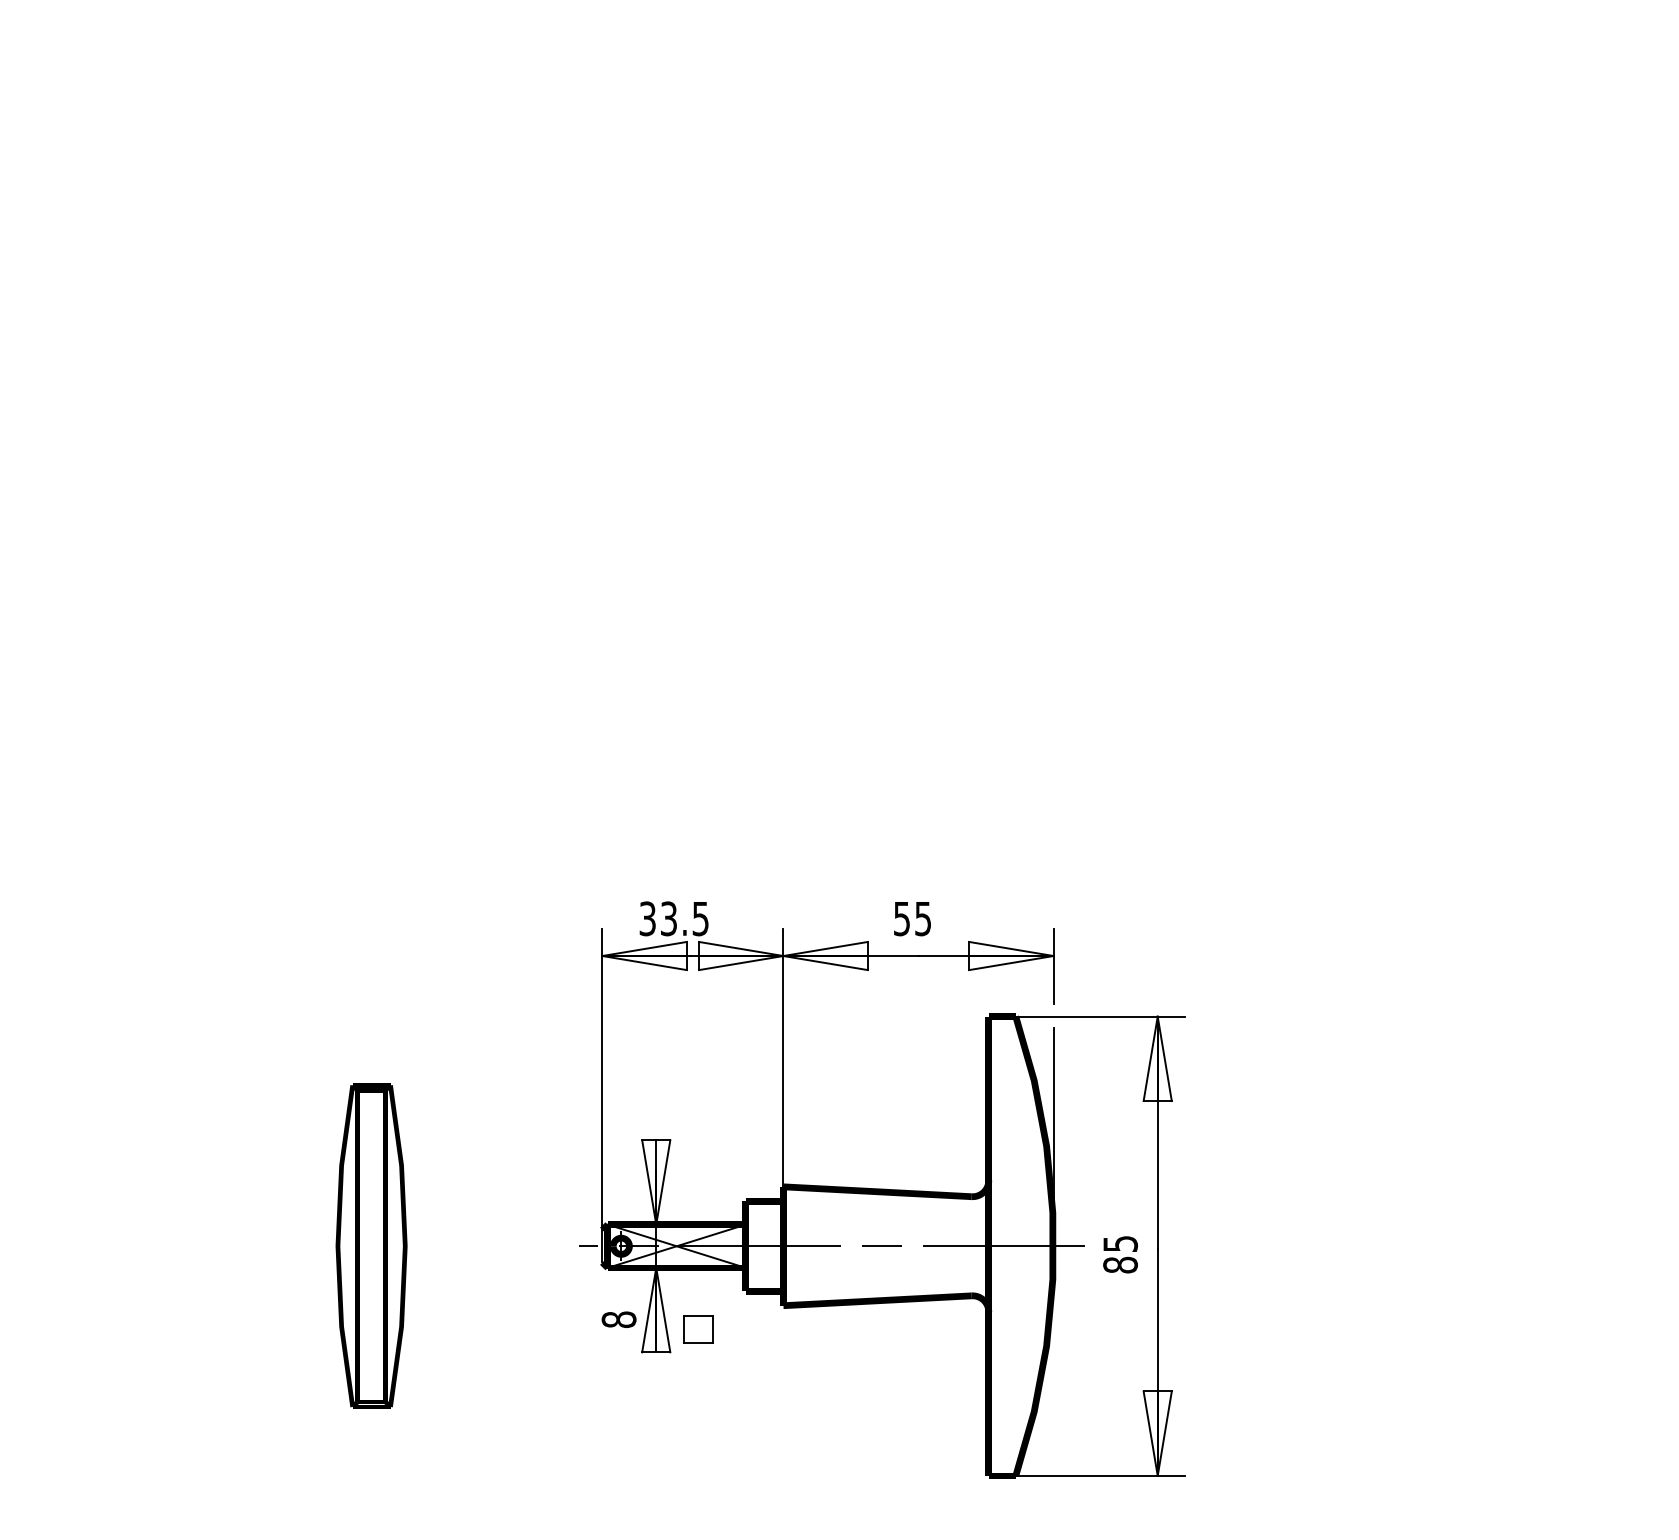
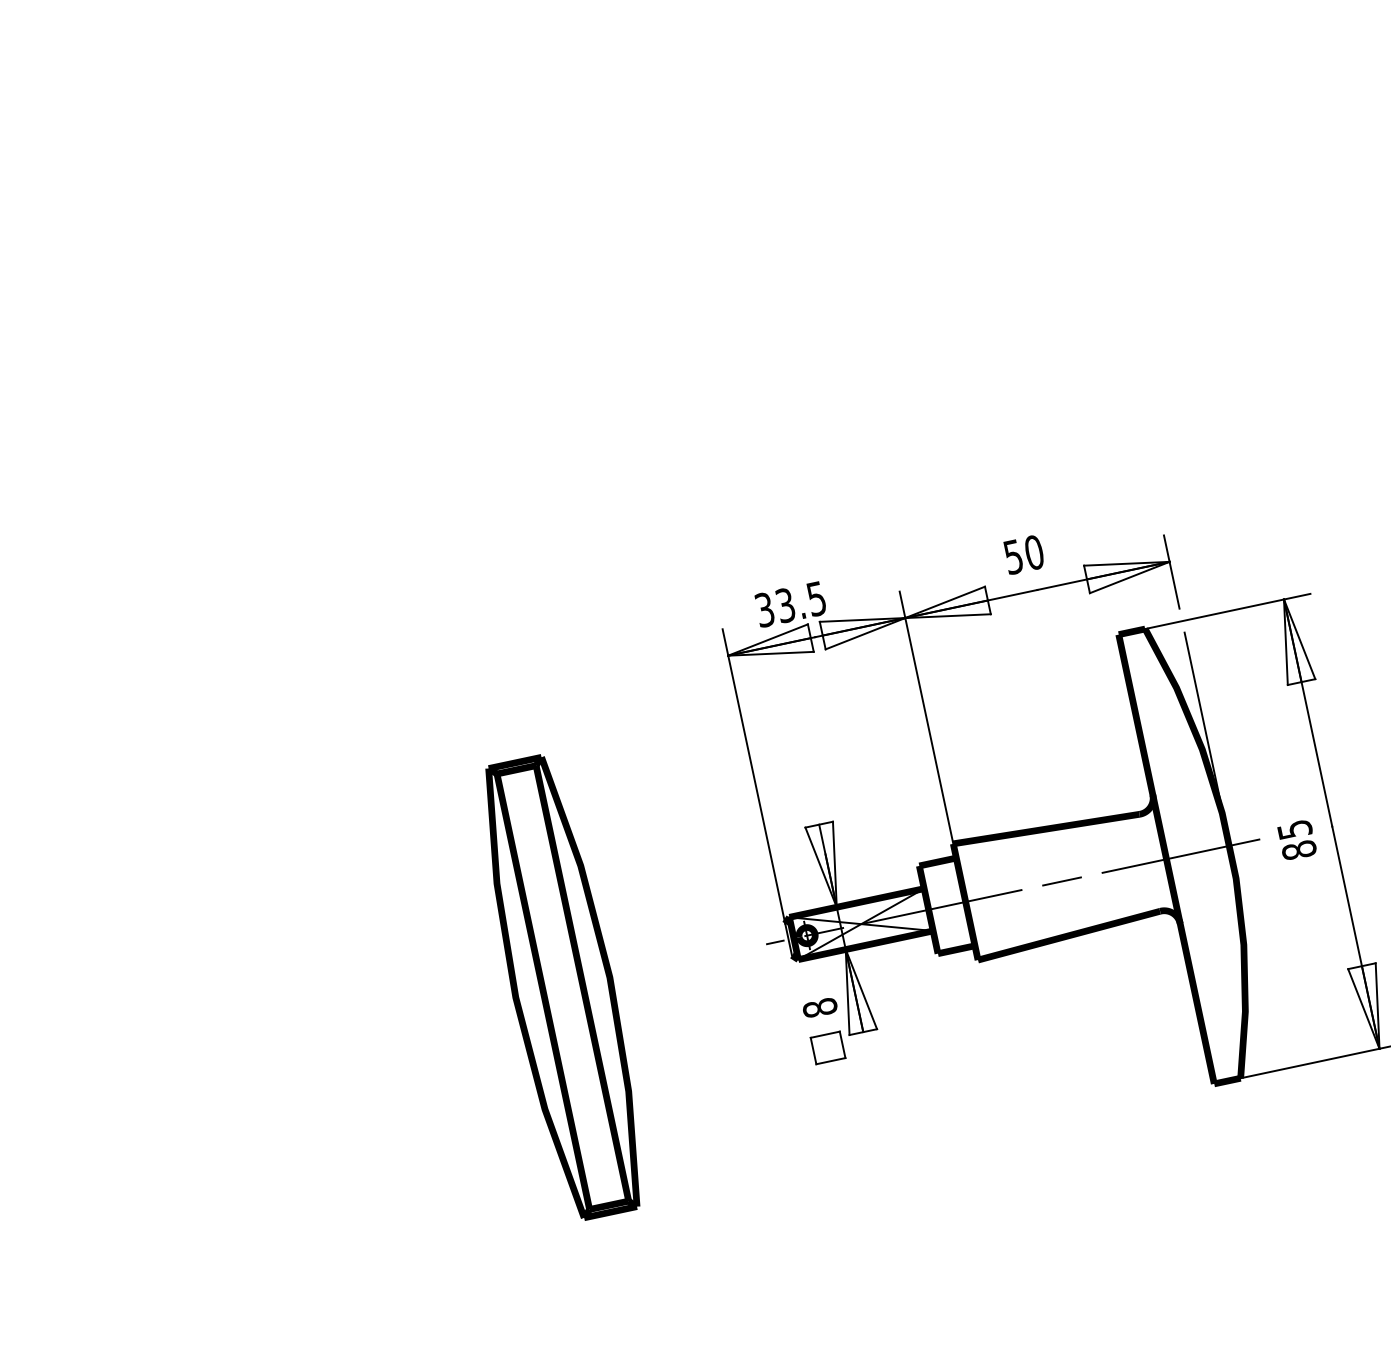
text: (923, 918) -> (1034, 552), 55 -> 50
part: (371, 1245) -> (562, 986), size x1.43
part: (698, 1329) -> (828, 1047), moved

